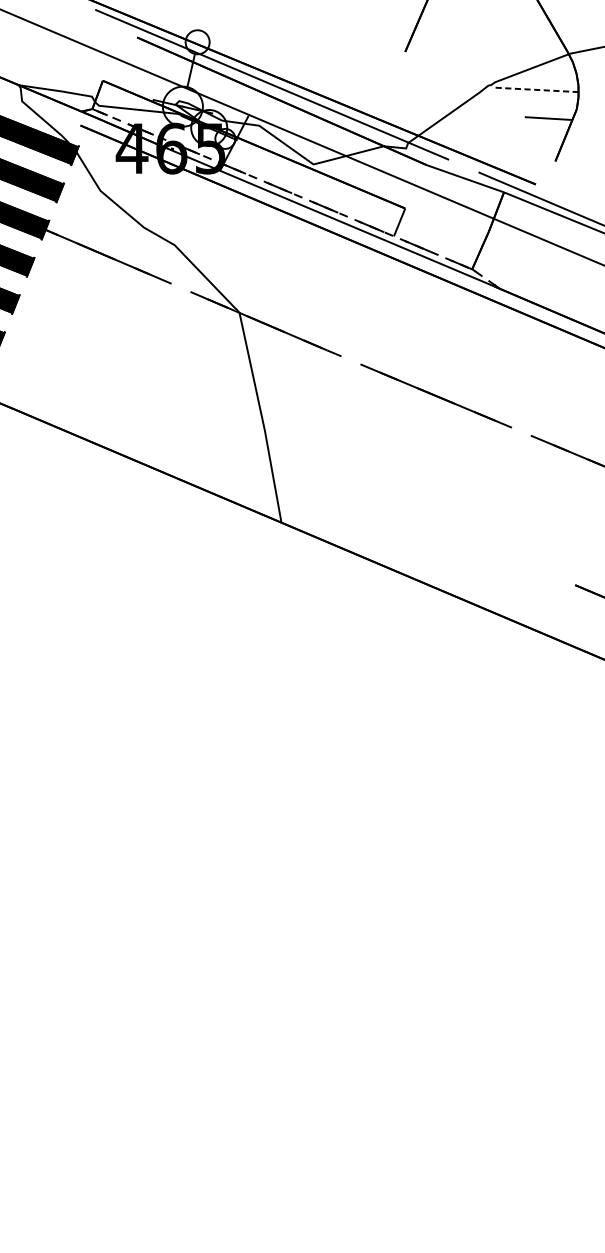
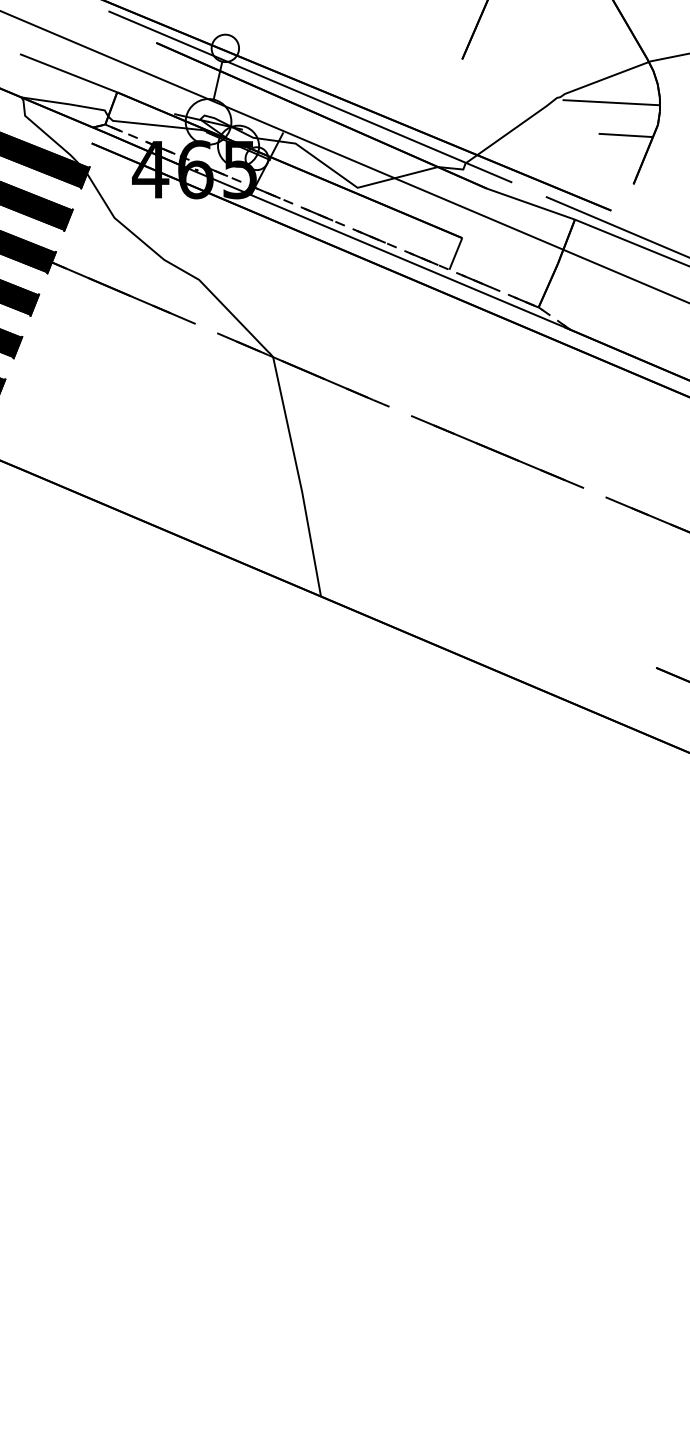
line: (60, 64) -> (68, 73), added
line: (536, 89) -> (611, 102), dashed -> solid

